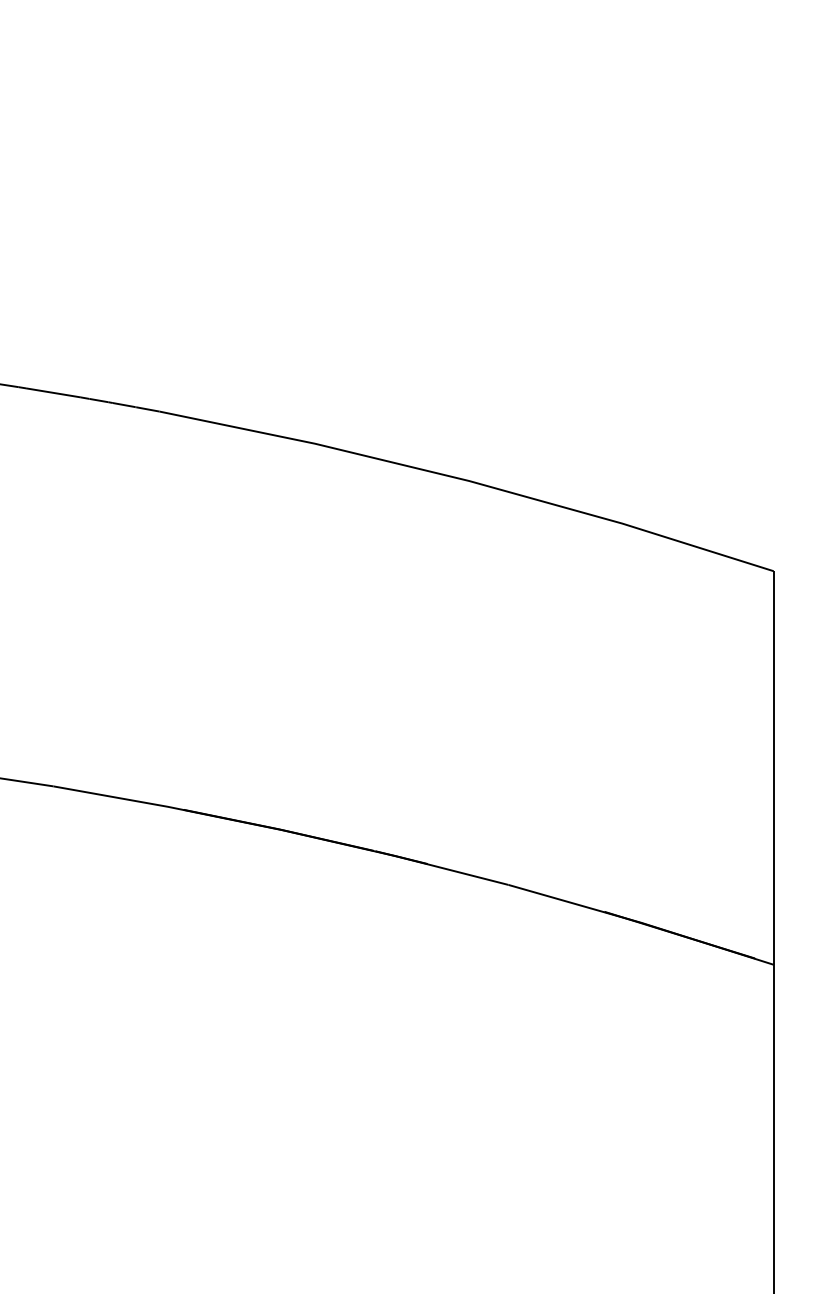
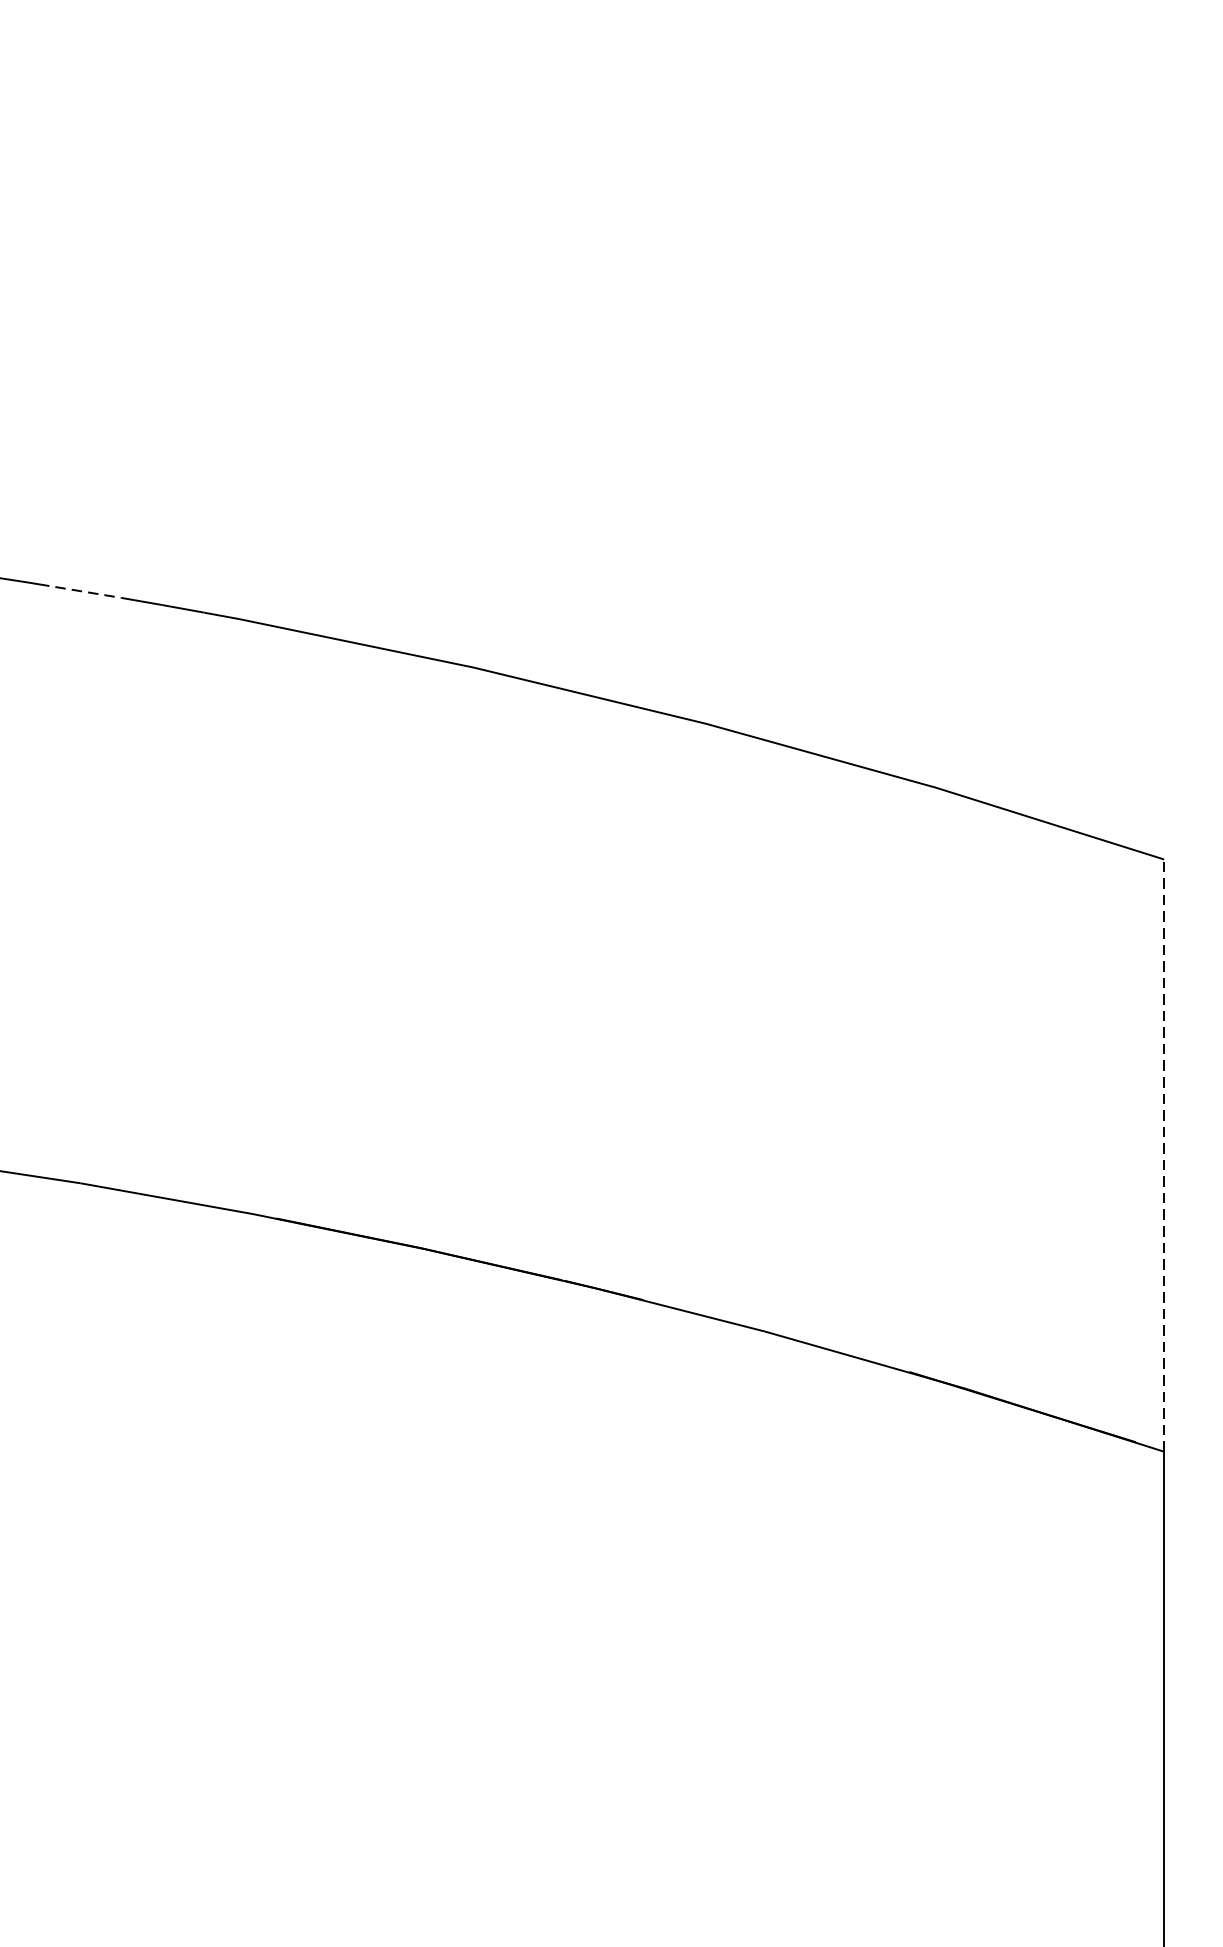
line: (53, 392) -> (80, 590), solid -> dashed
line: (773, 768) -> (1163, 1156), solid -> dashed

